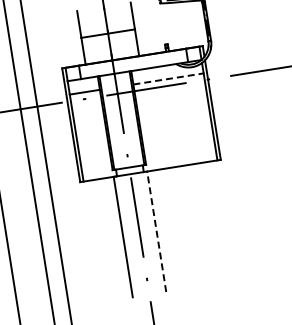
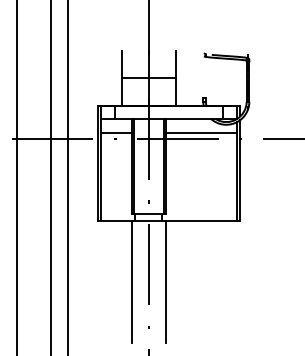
line: (168, 78) -> (201, 132), dashed -> solid
line: (156, 231) -> (165, 281), dashed -> solid

